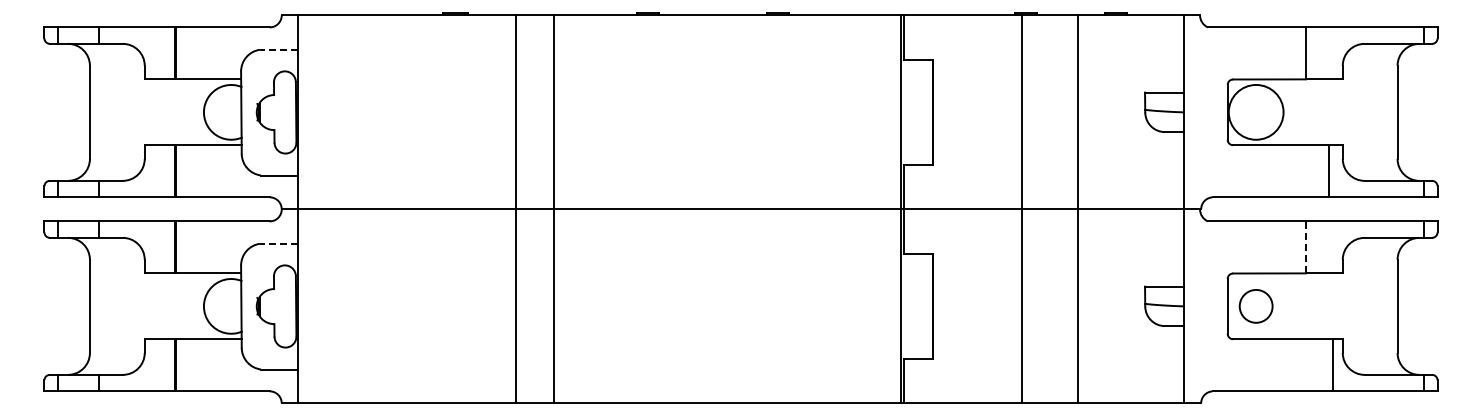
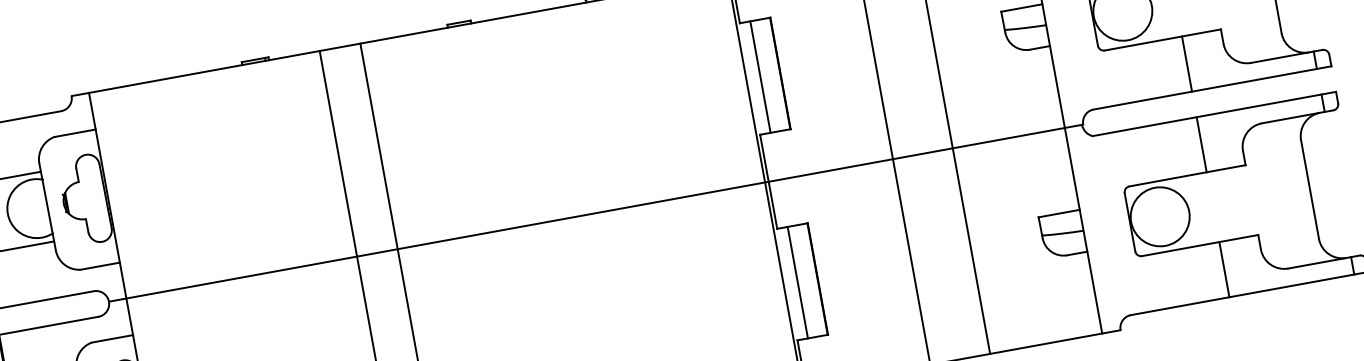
line: (278, 49) -> (74, 132), dashed -> solid
line: (914, 111) -> (760, 76), added
line: (1329, 171) -> (1187, 64), moved
line: (278, 243) -> (112, 338), dashed -> solid
line: (1306, 247) -> (1202, 144), dashed -> solid
line: (914, 305) -> (797, 281), added
circle: (1255, 305) -> (1159, 216), size x1.67
line: (1333, 365) -> (1224, 269), moved

